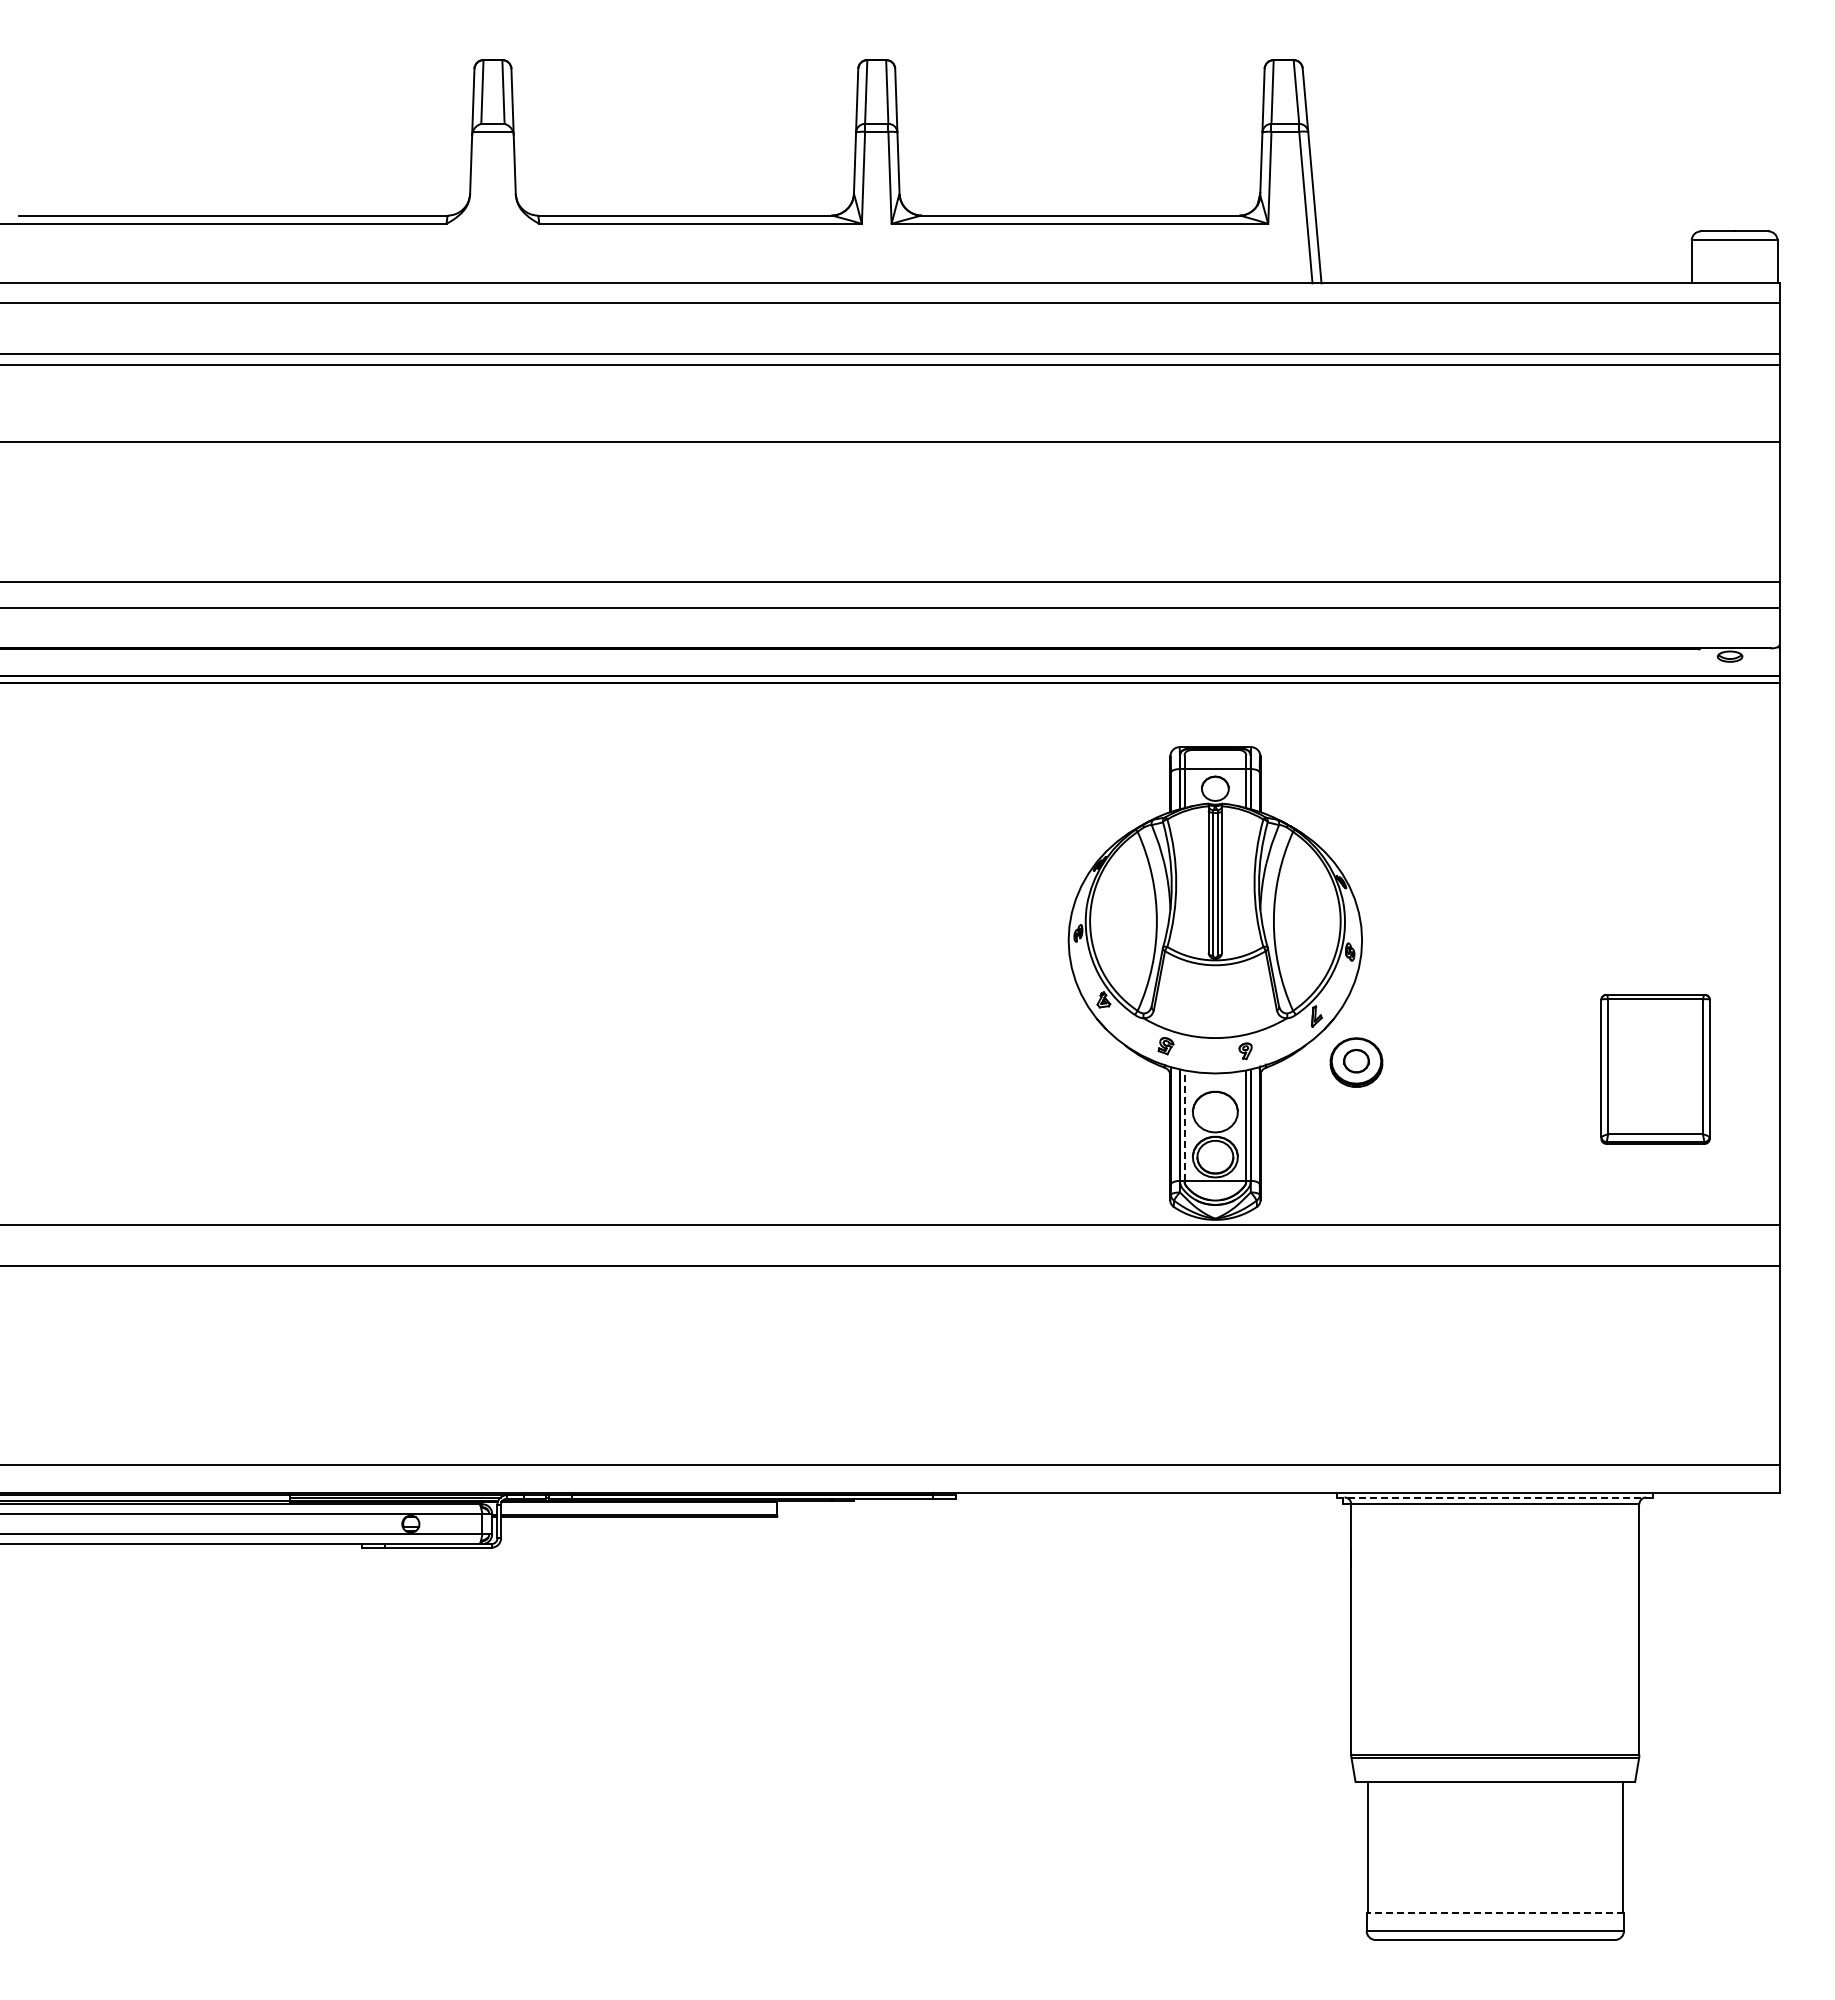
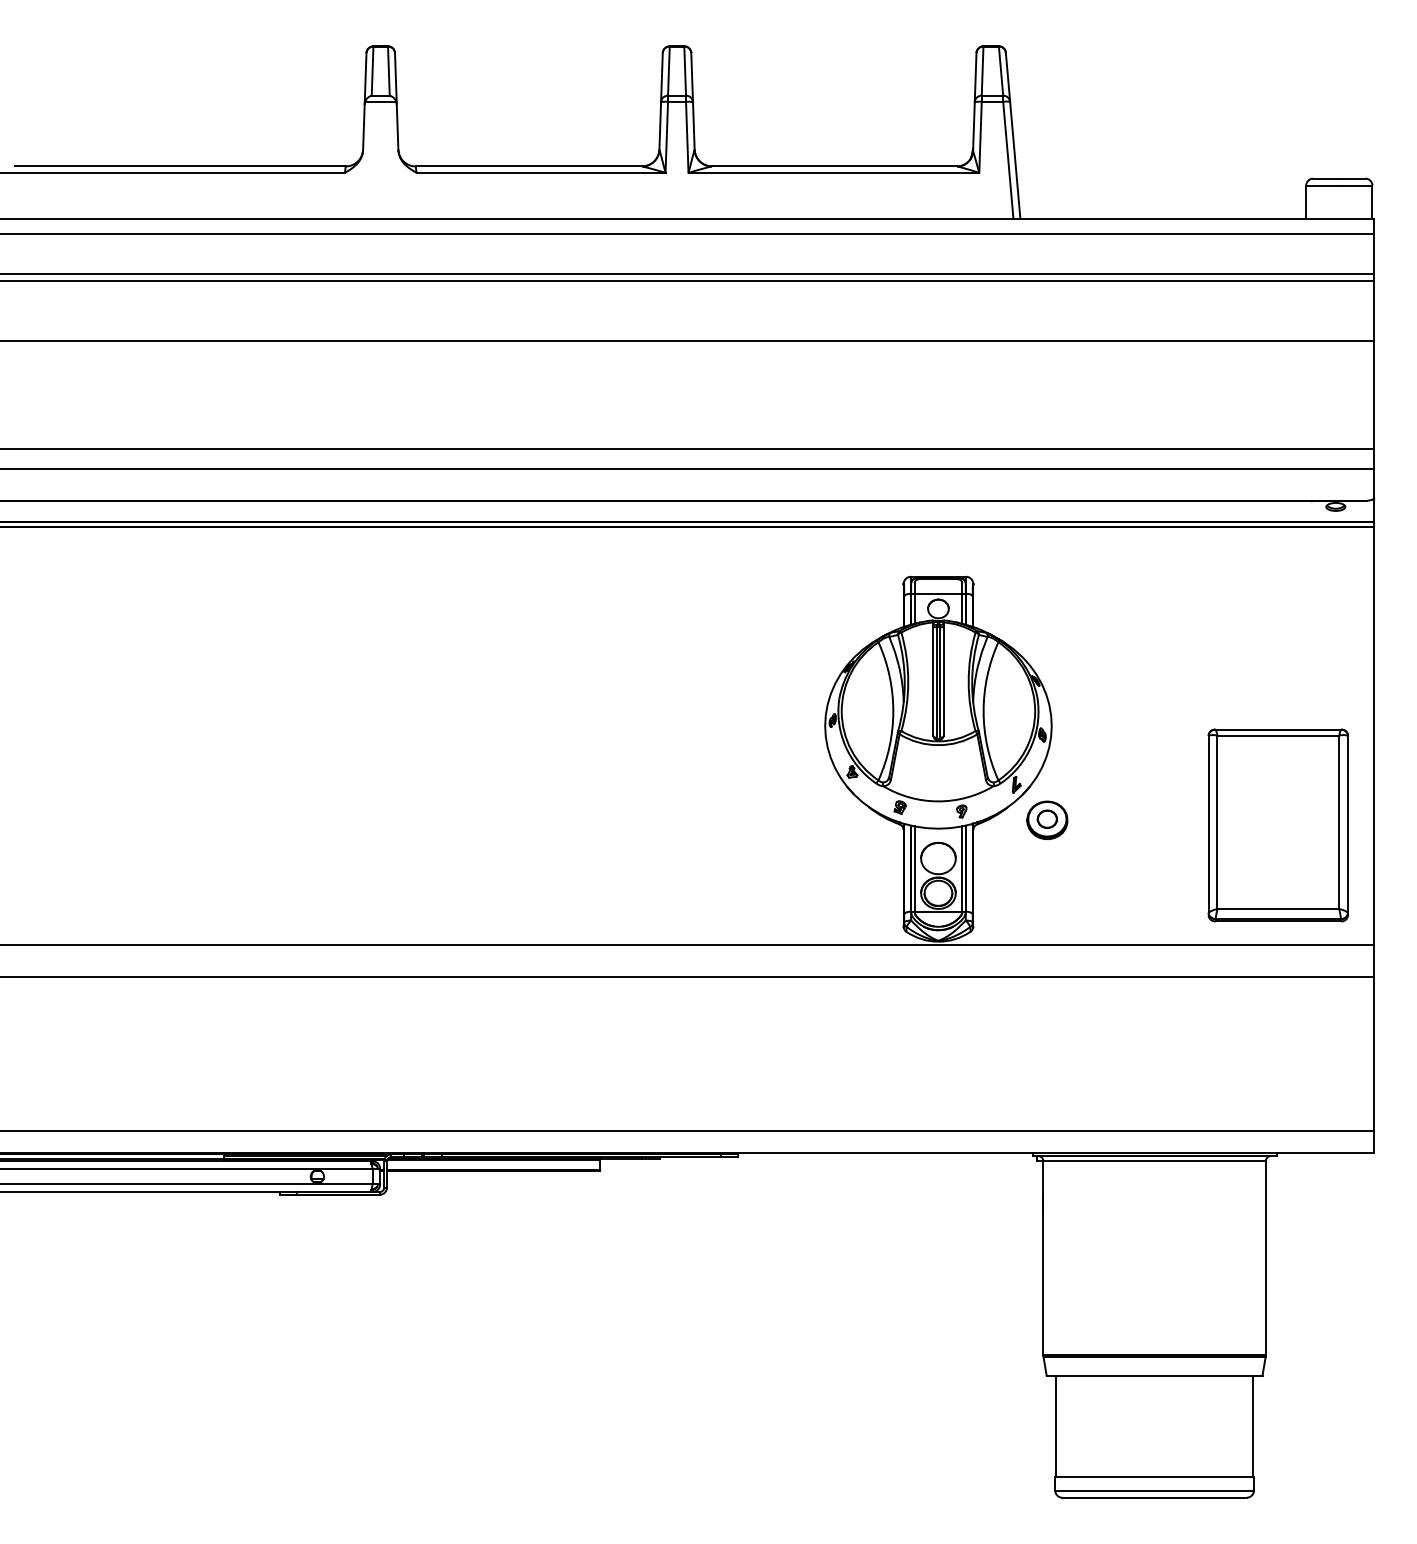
part: (1655, 1069) -> (1278, 825), size x1.67
line: (1184, 1125) -> (914, 868), dashed -> solid
line: (1495, 1497) -> (1154, 1156), dashed -> solid
line: (1495, 1912) -> (1154, 1476), dashed -> solid

